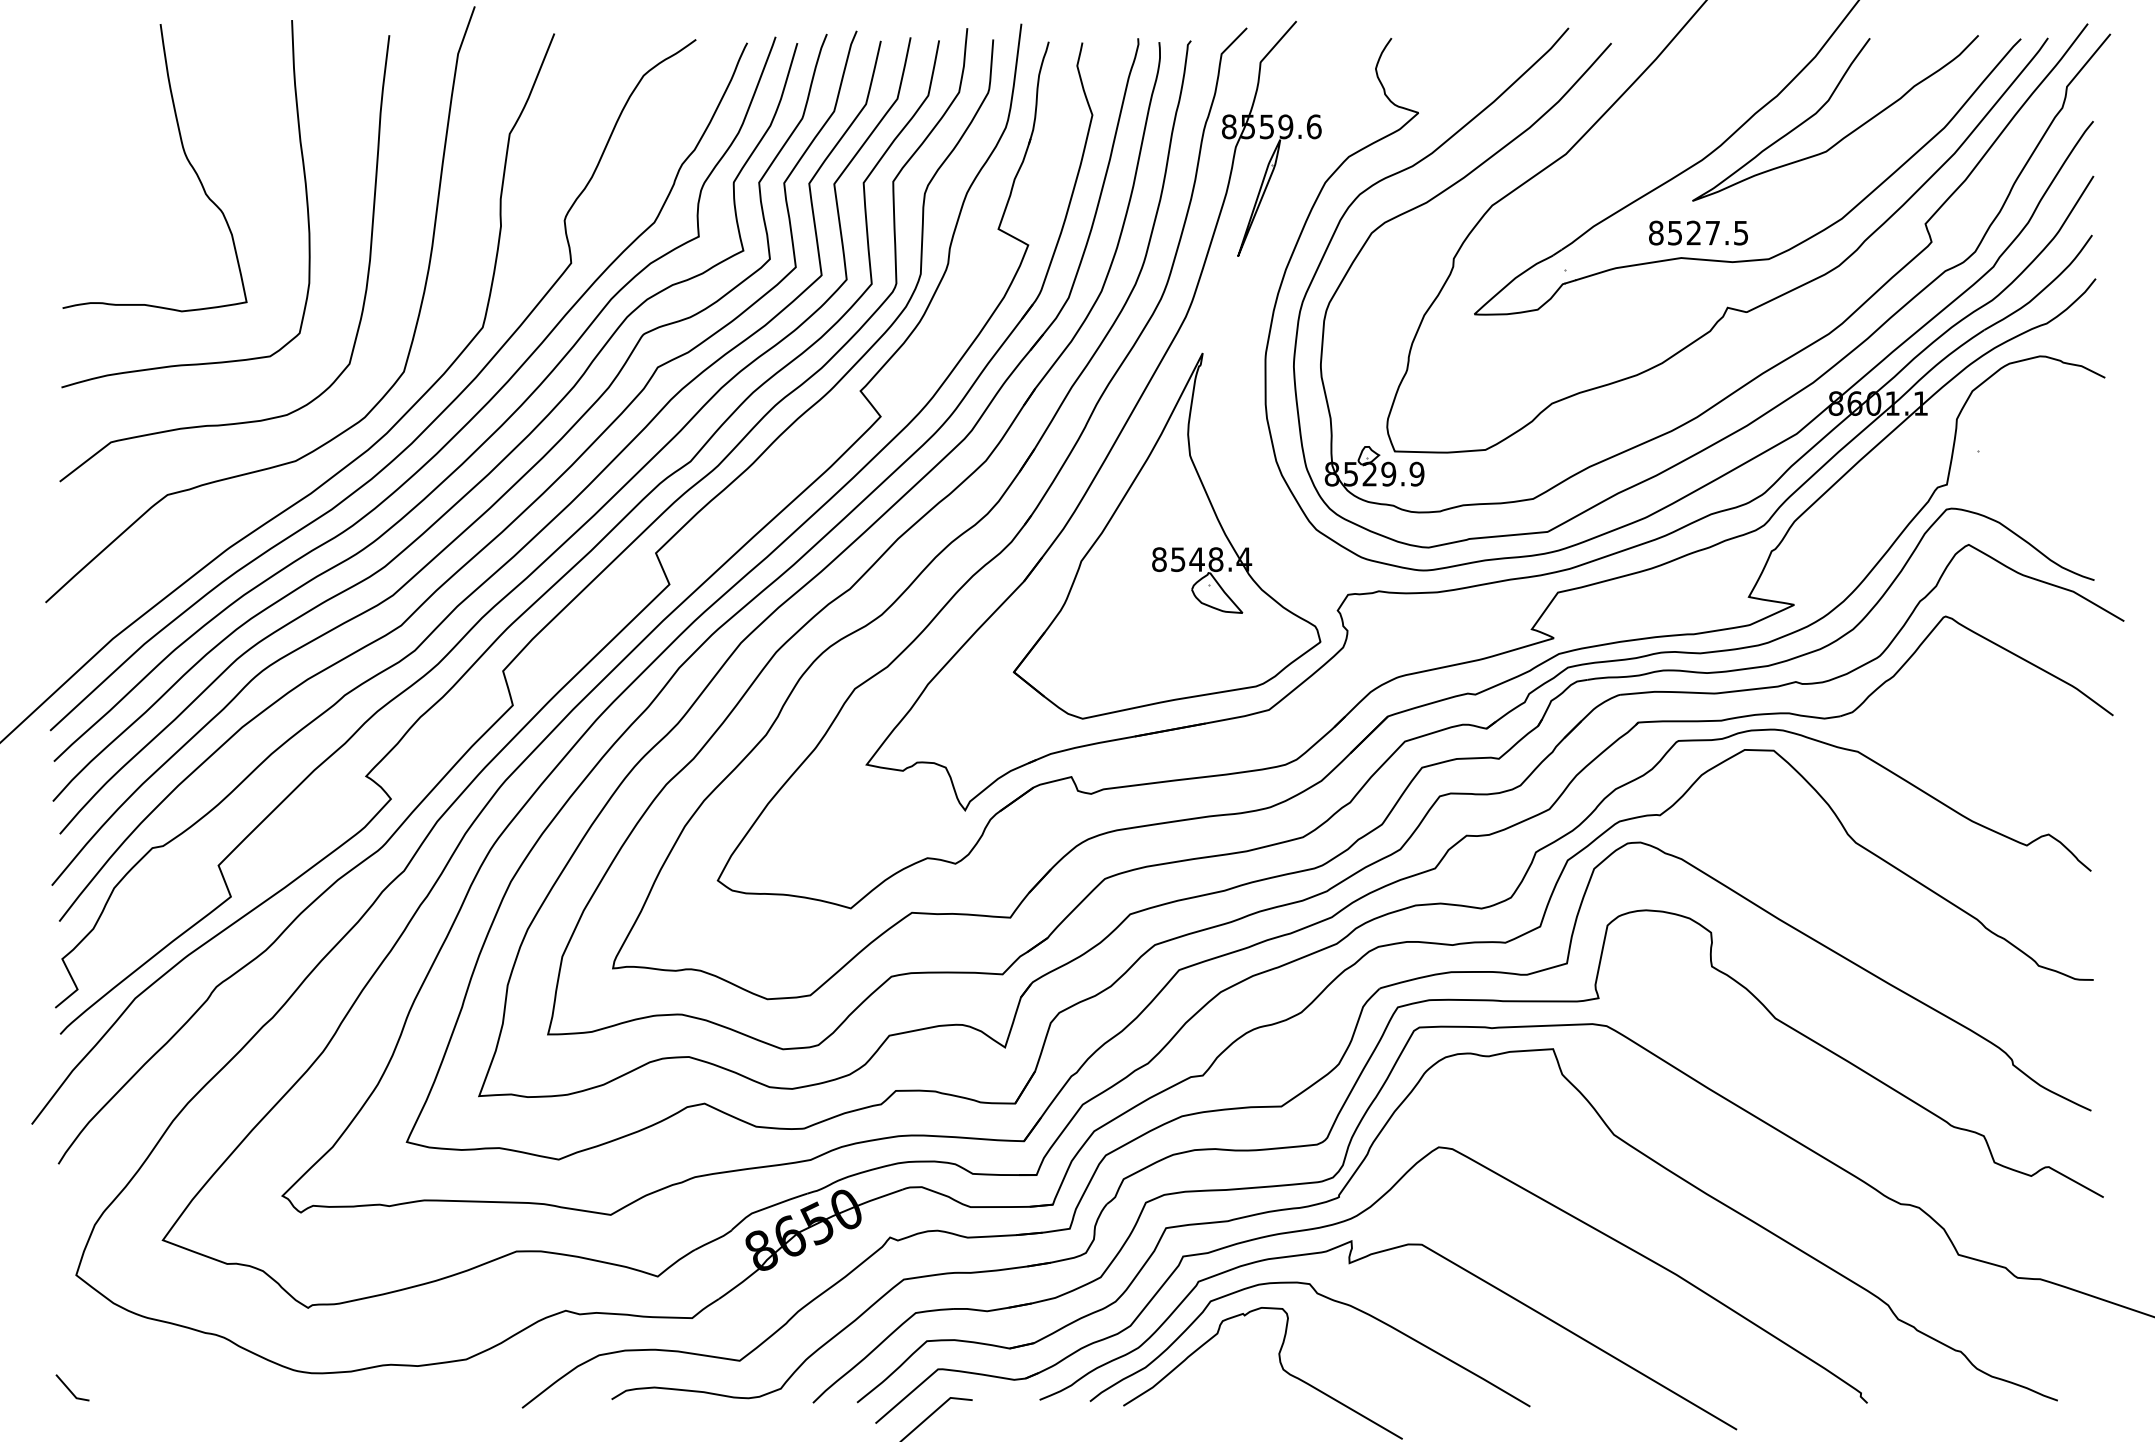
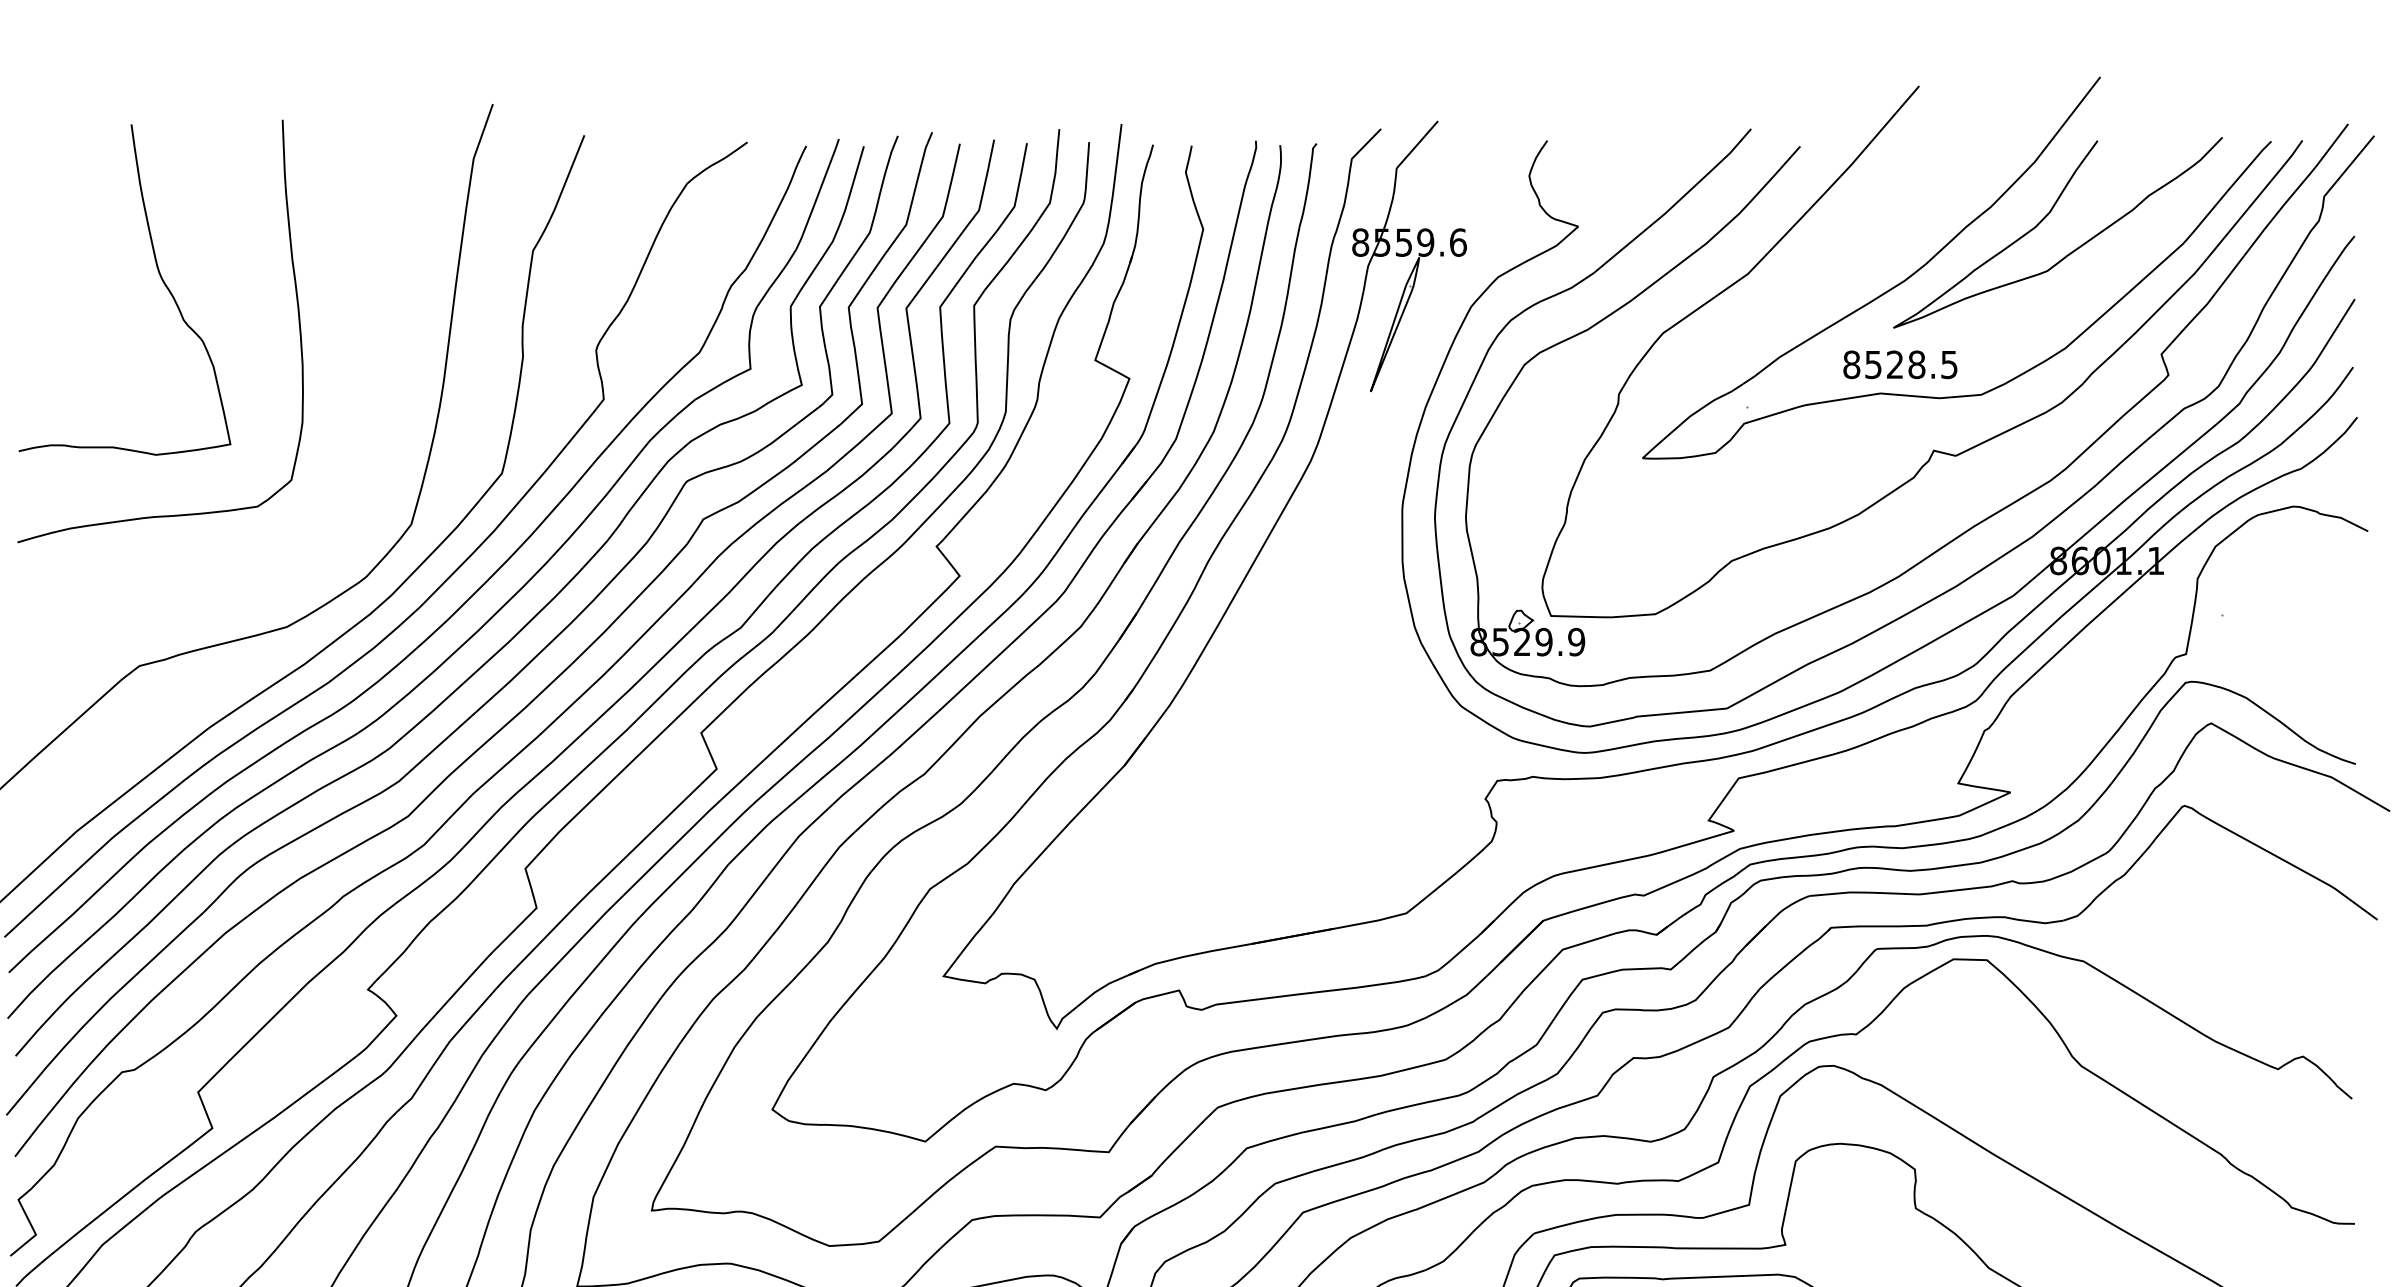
text: (1712, 232) -> (1916, 364), 8527.5 -> 8528.5
curve: (366, 278) -> (368, 417), removed
part: (1166, 535) -> (1288, 712), removed

